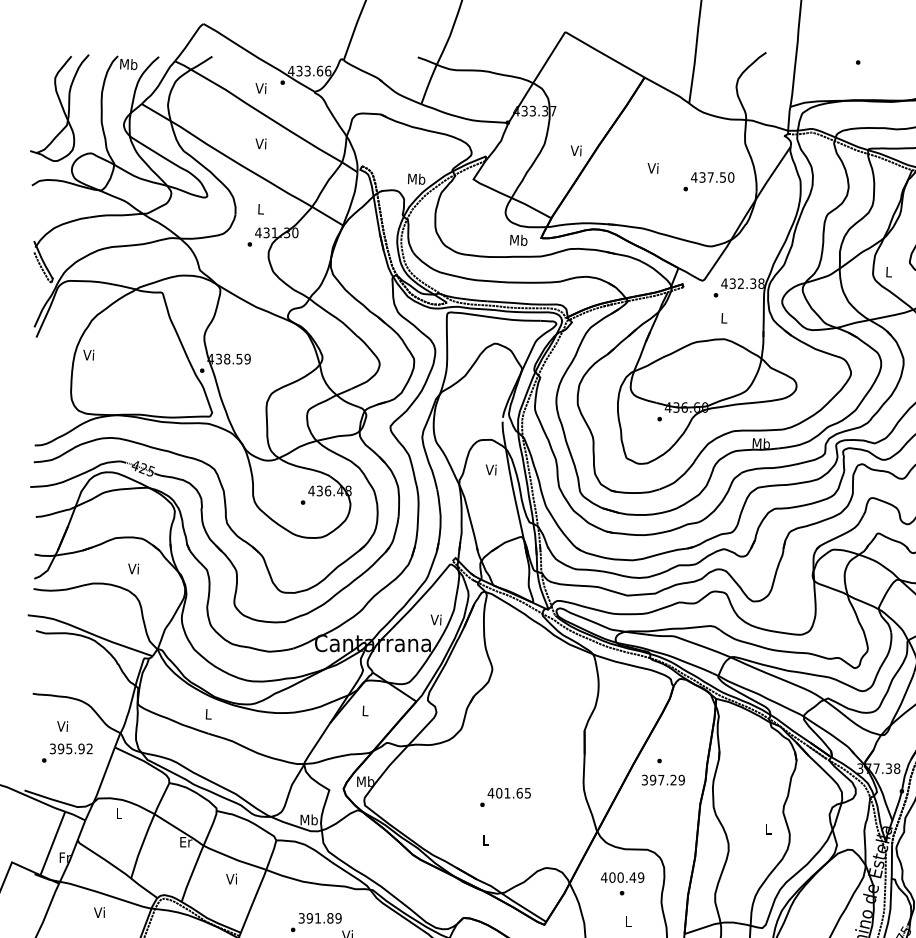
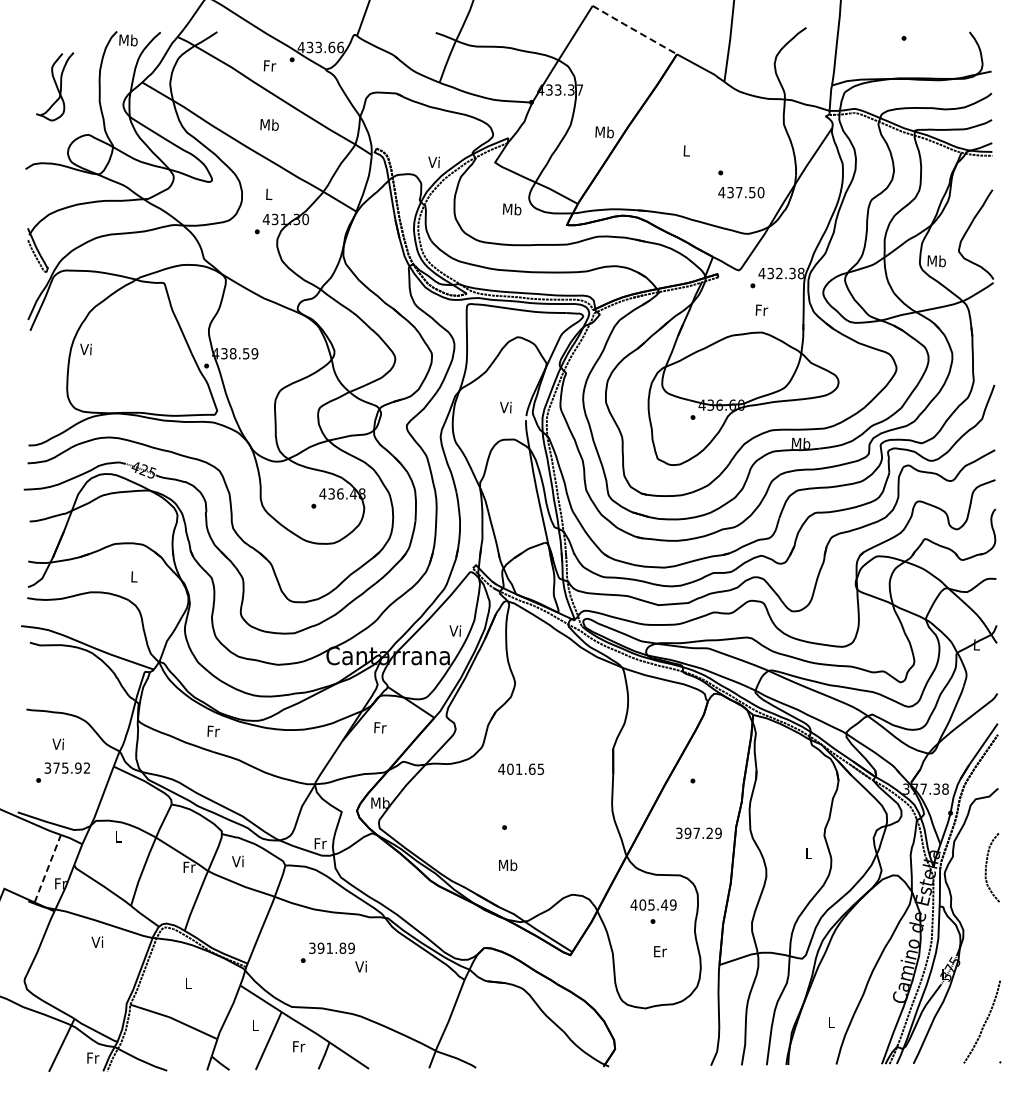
line: (604, 55) -> (634, 30), solid -> dashed
text: (261, 88) -> (269, 65), Vi -> Fr
part: (59, 107) -> (54, 86), size x0.6
text: (261, 143) -> (269, 124), Vi -> Mb
text: (576, 151) -> (604, 132), Vi -> Mb
text: (652, 168) -> (685, 150), Vi -> L
text: (712, 177) -> (741, 192), moved
text: (416, 179) -> (434, 162), Mb -> Vi
text: (519, 240) -> (512, 209), moved
text: (888, 272) -> (936, 261), L -> Mb
text: (724, 317) -> (761, 309), L -> Fr
text: (490, 469) -> (505, 407), moved
text: (133, 568) -> (133, 576), Vi -> L
text: (365, 710) -> (380, 727), L -> Fr
text: (208, 713) -> (213, 730), L -> Fr
text: (61, 748) -> (56, 767), 395.92 -> 375.92
text: (662, 779) -> (698, 832), moved
text: (508, 792) -> (520, 768), moved
text: (309, 819) -> (320, 843), Mb -> Fr
text: (486, 840) -> (508, 865), L -> Mb
text: (186, 842) -> (189, 867), Er -> Fr
line: (53, 843) -> (48, 868), solid -> dashed
text: (620, 877) -> (651, 904), 400.49 -> 405.49
text: (231, 879) -> (237, 861), moved
text: (629, 921) -> (660, 951), L -> Er

